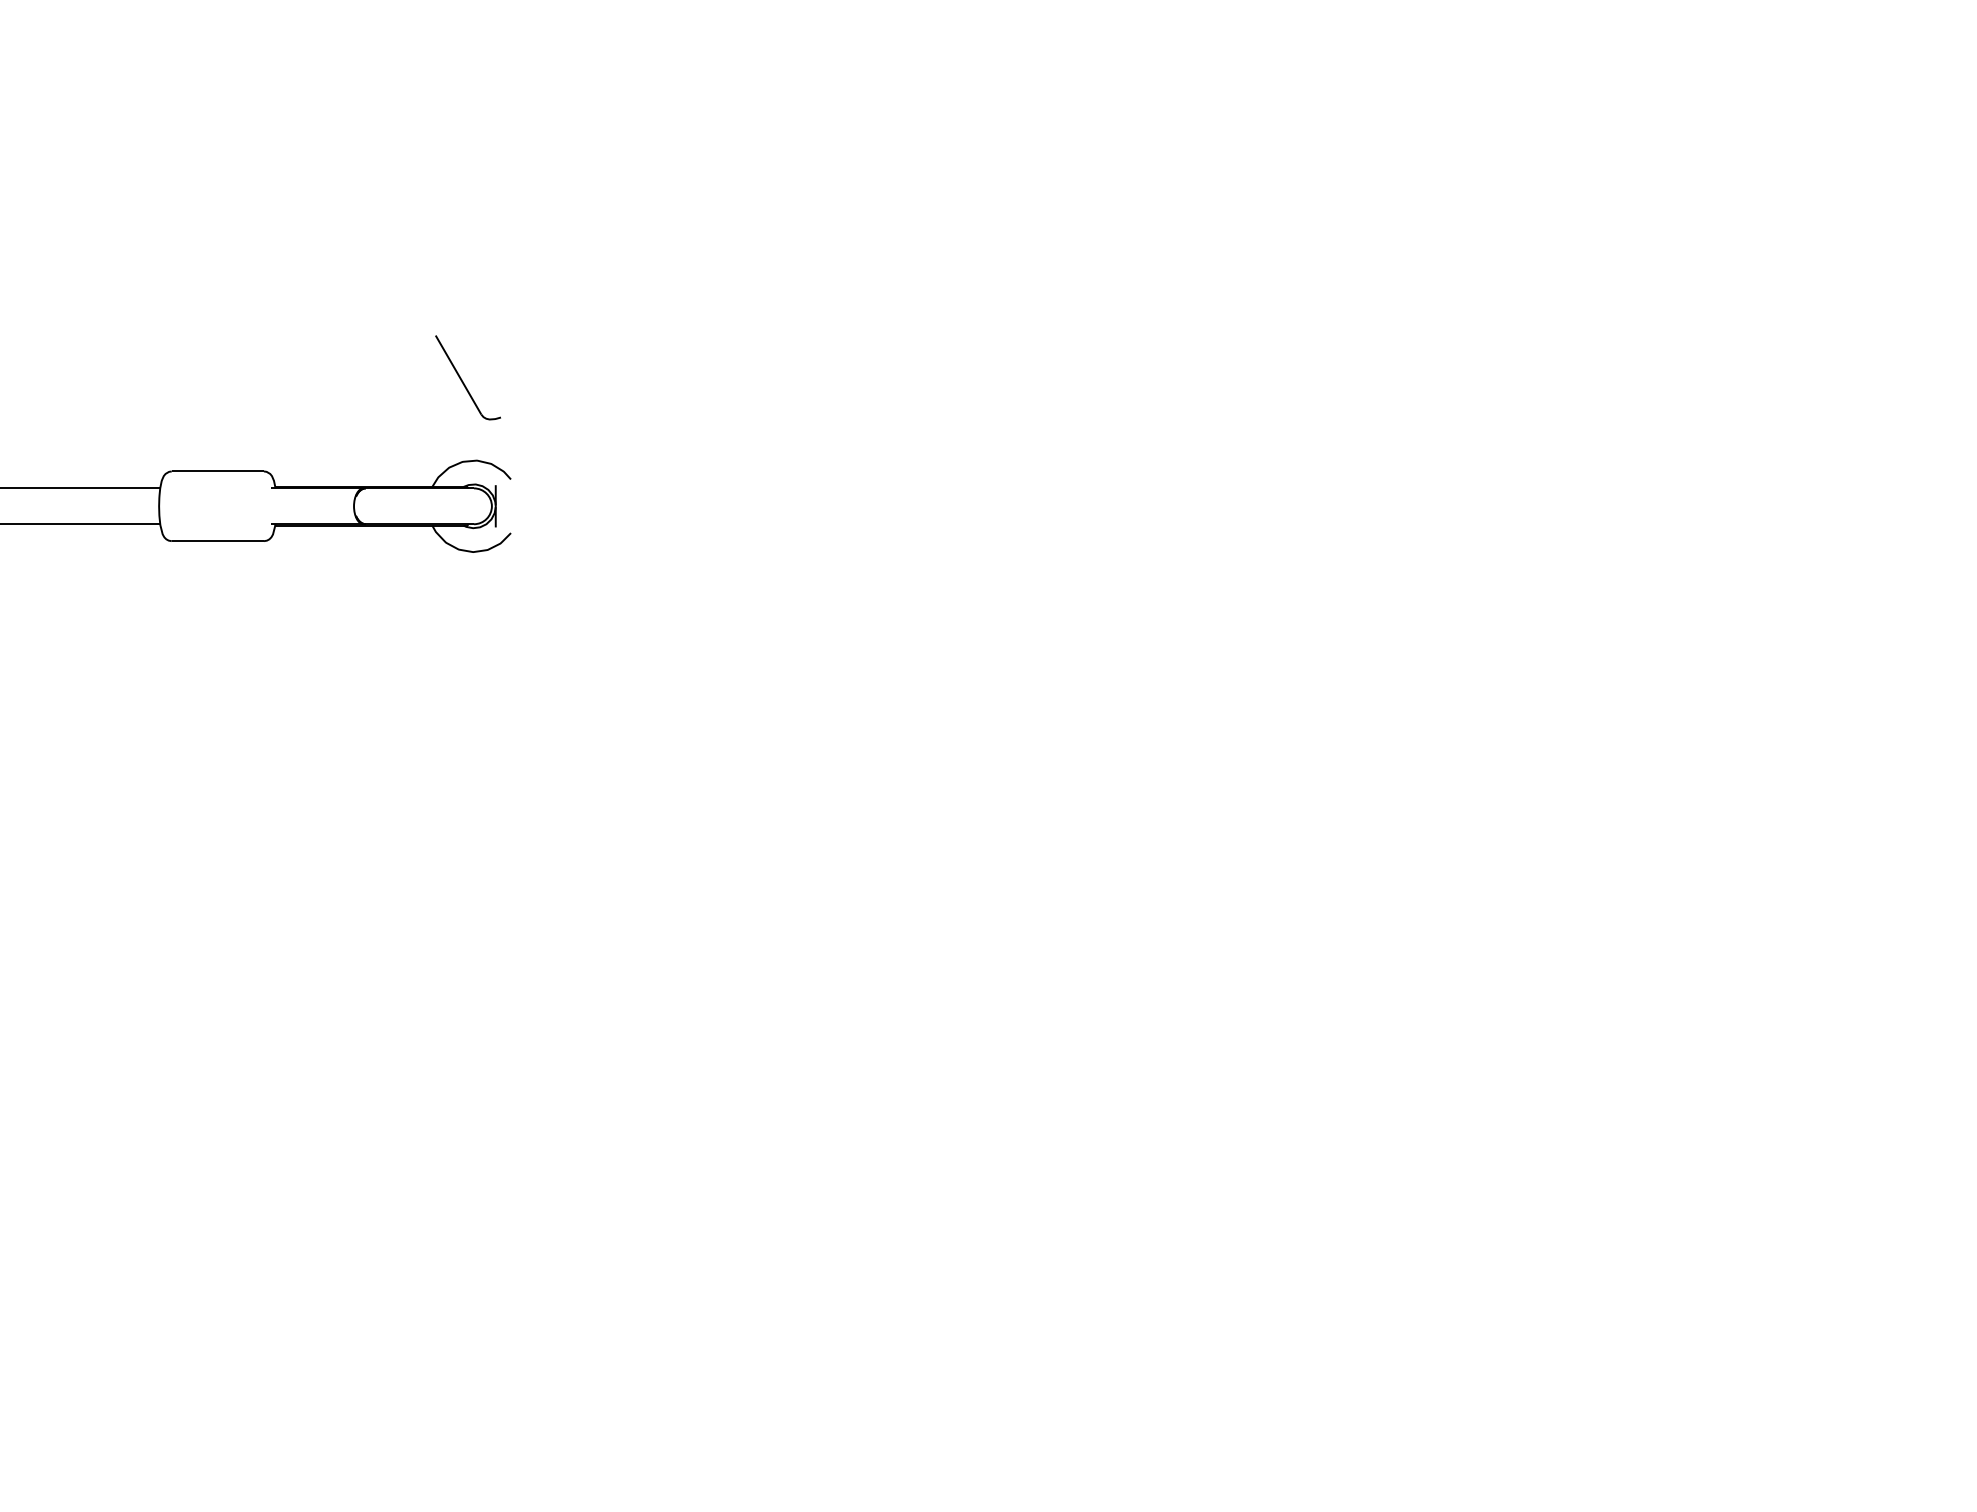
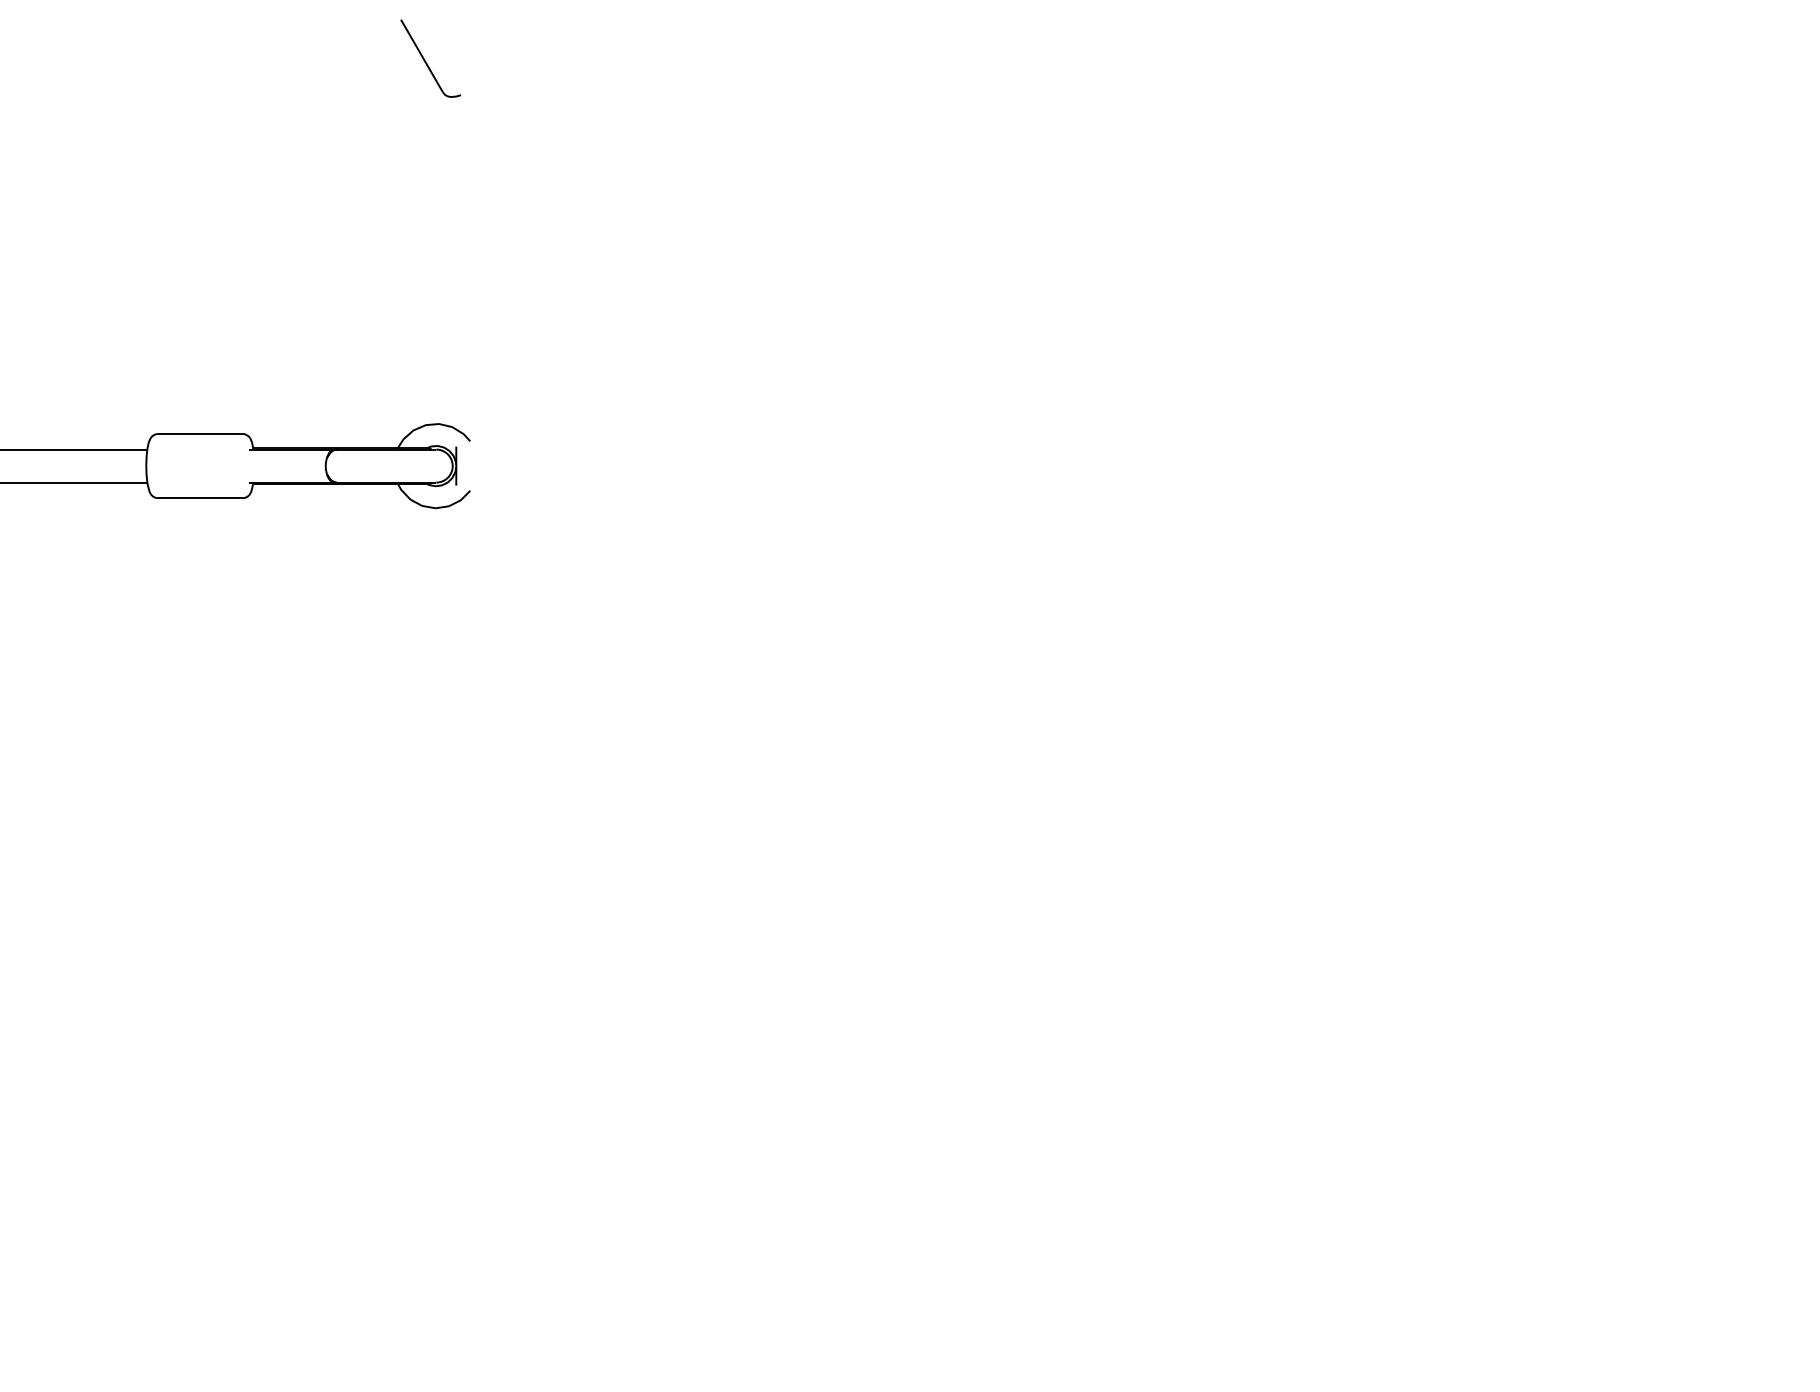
part: (467, 377) -> (430, 58), moved

